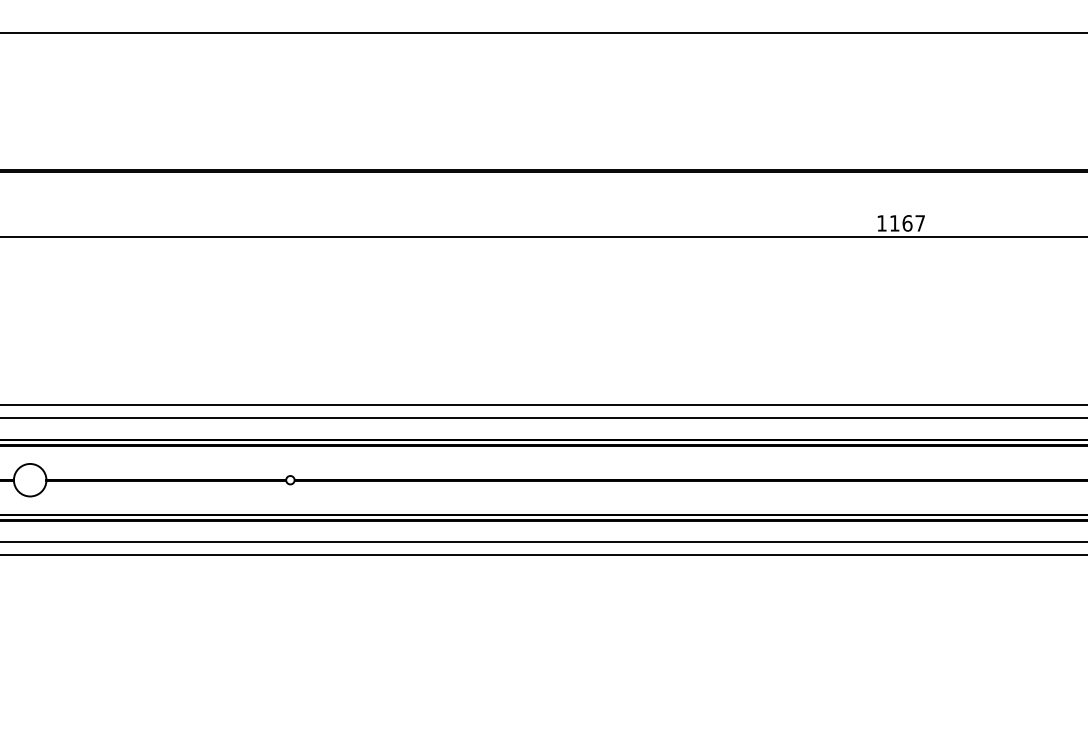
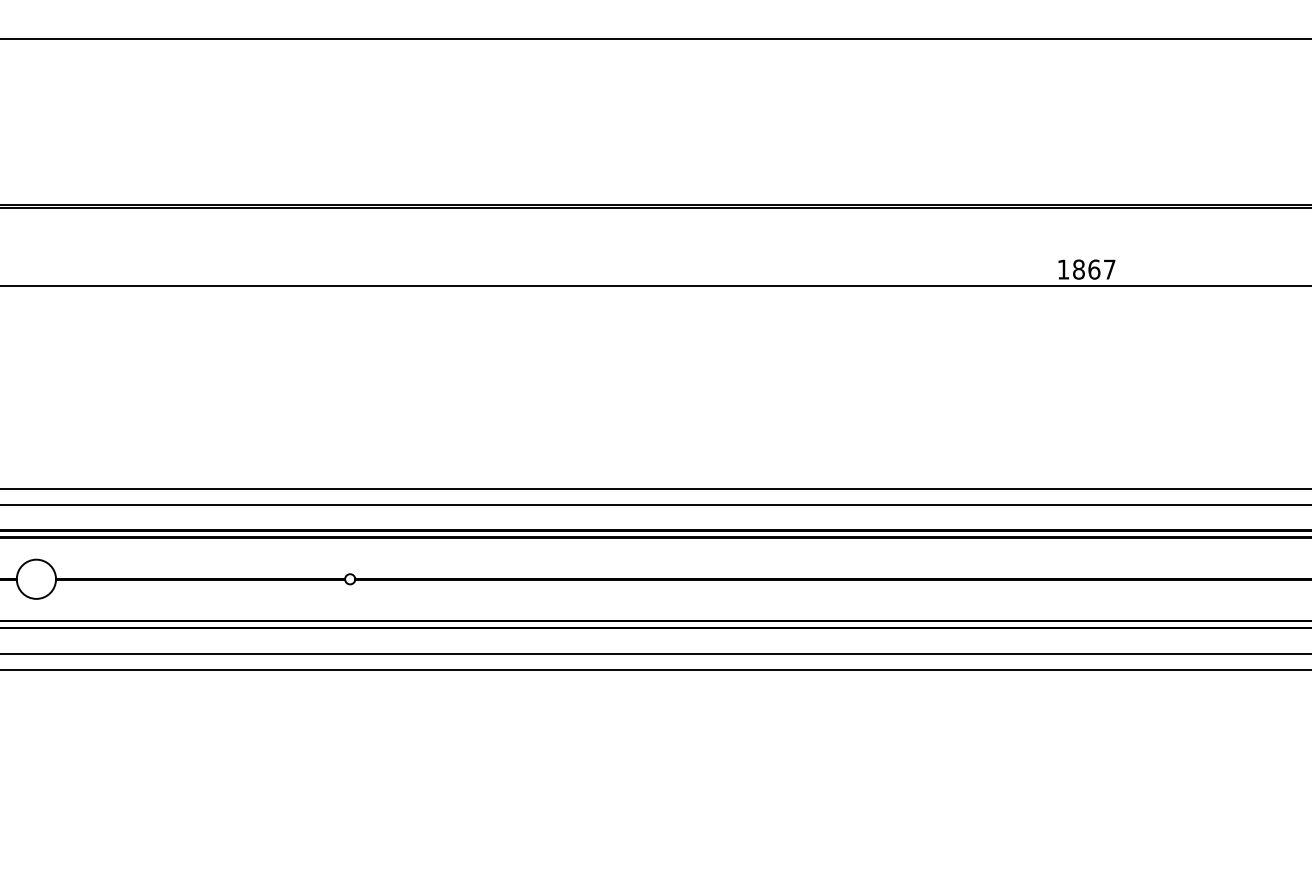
text: (894, 223) -> (1078, 269), 1167 -> 1867

